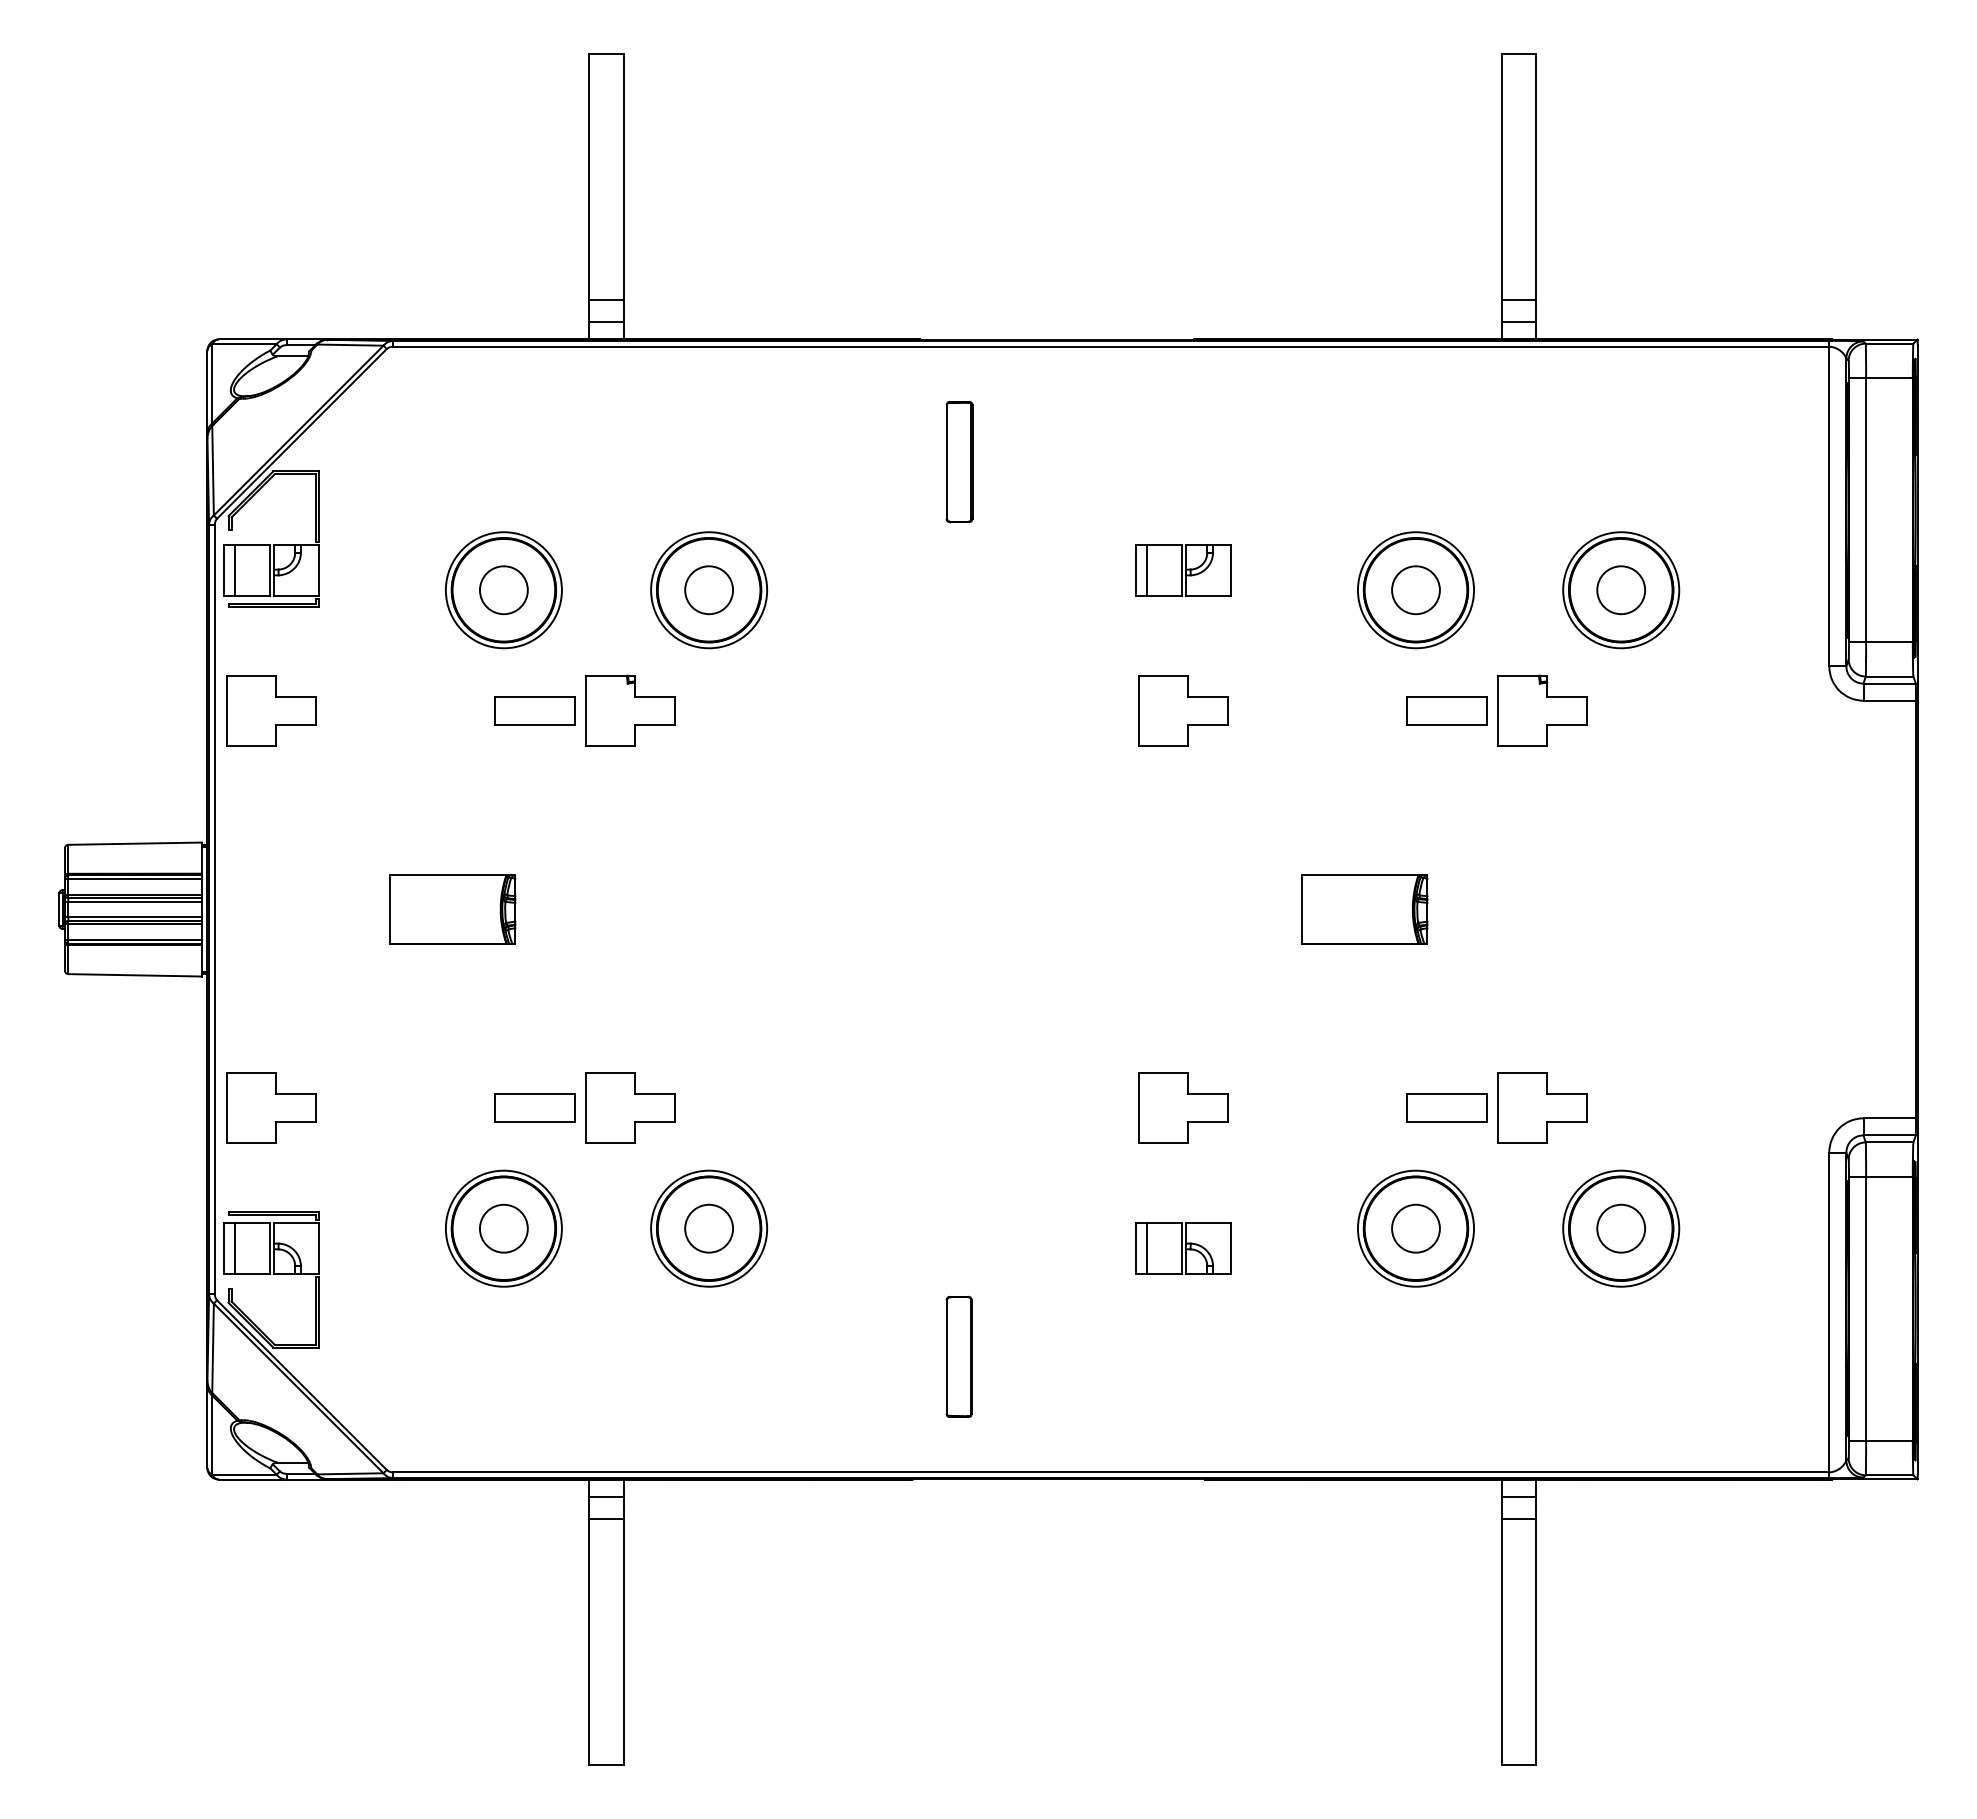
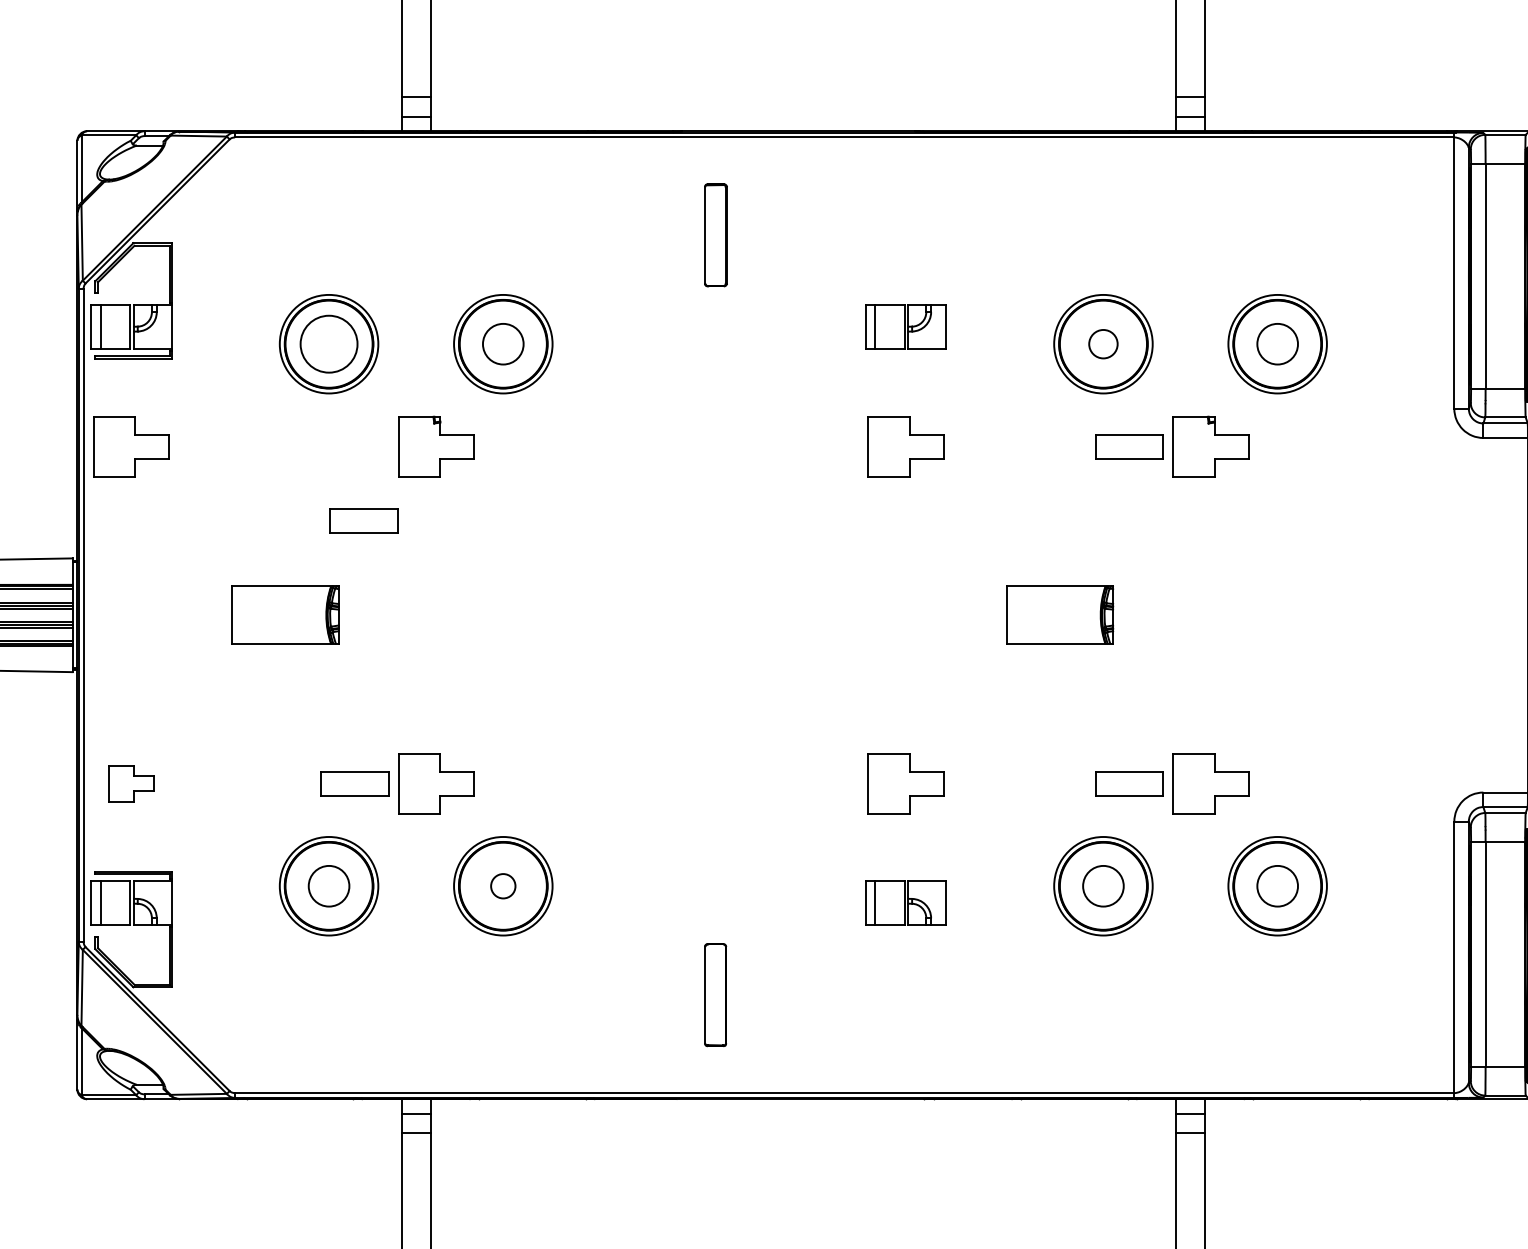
circle: (503, 590) -> (328, 344), size x1.4
circle: (1415, 590) -> (1103, 344), size x0.7
part: (534, 710) -> (363, 520), moved
part: (271, 1107) -> (131, 783), size x0.6
circle: (709, 1228) -> (503, 886), size x0.6

